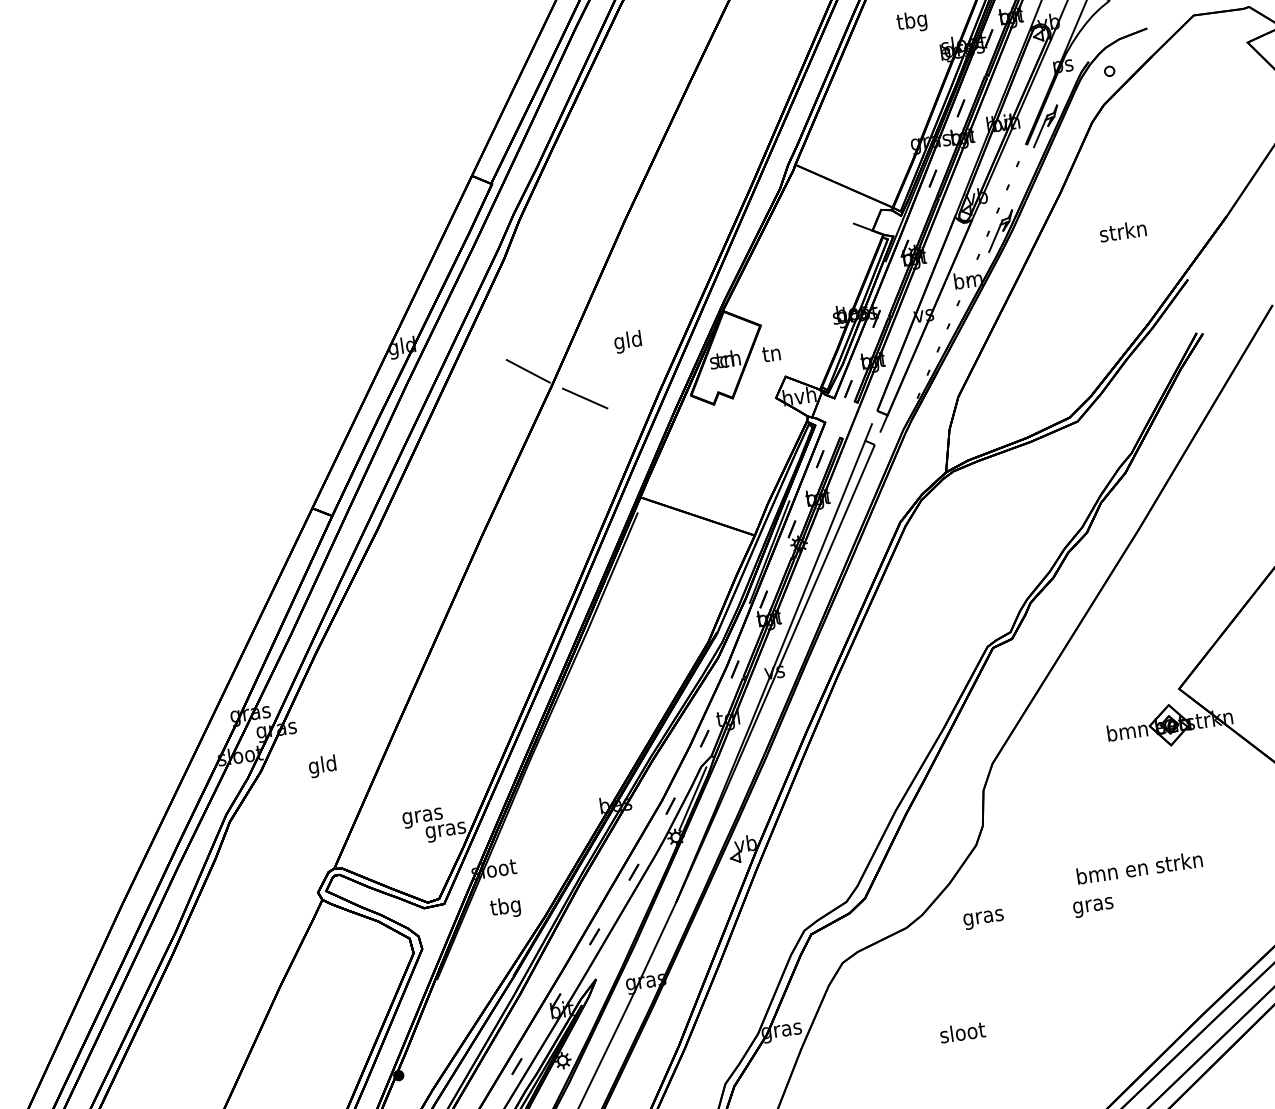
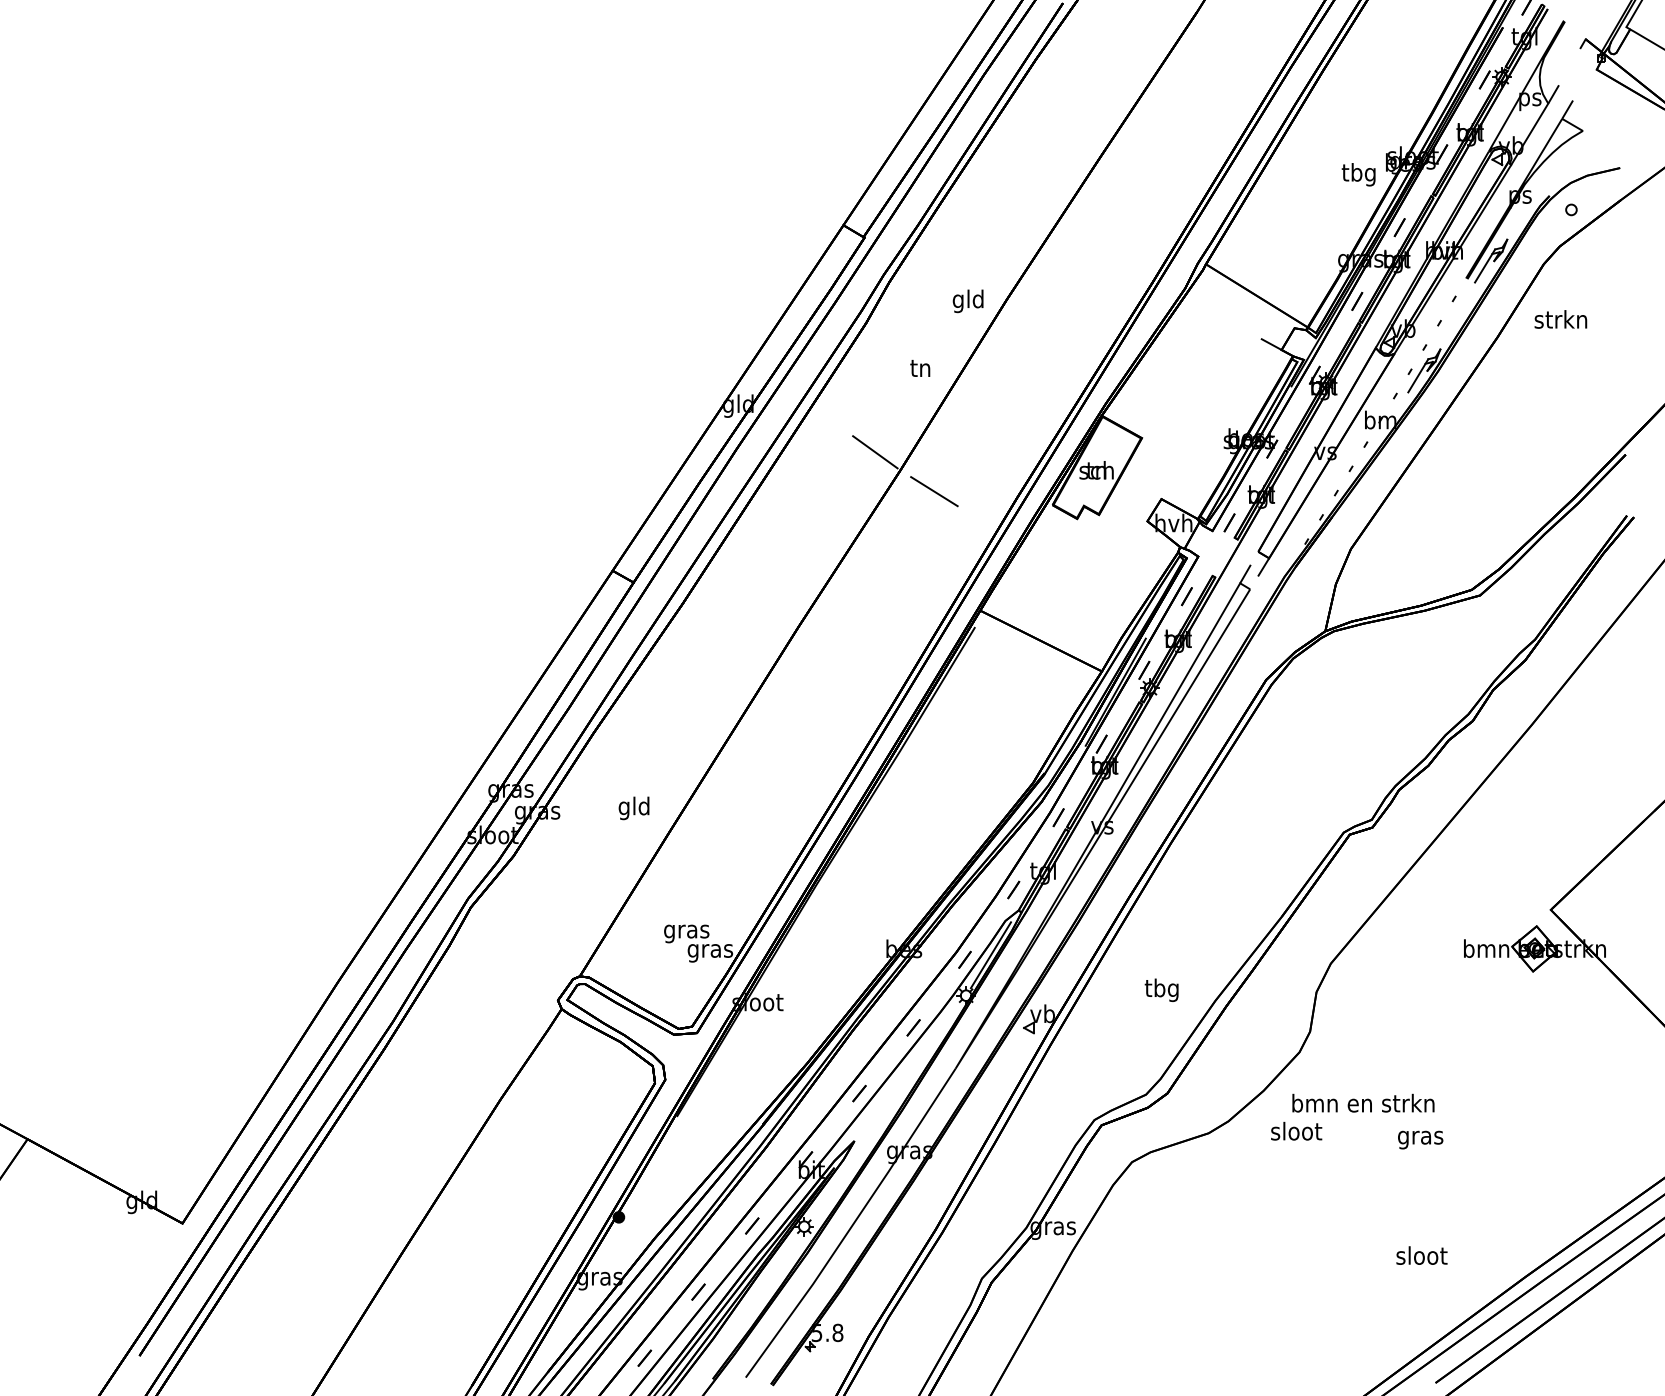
text: (911, 22) -> (1358, 174), moved
text: (1122, 231) -> (1560, 319), moved
text: (627, 342) -> (967, 301), moved
text: (771, 353) -> (920, 368), moved
text: (322, 766) -> (633, 808), moved
text: (1139, 867) -> (1363, 1102), moved
text: (505, 907) -> (1161, 989), moved
text: (983, 917) -> (1296, 1133), gras -> sloot
text: (962, 1032) -> (1421, 1255), moved

